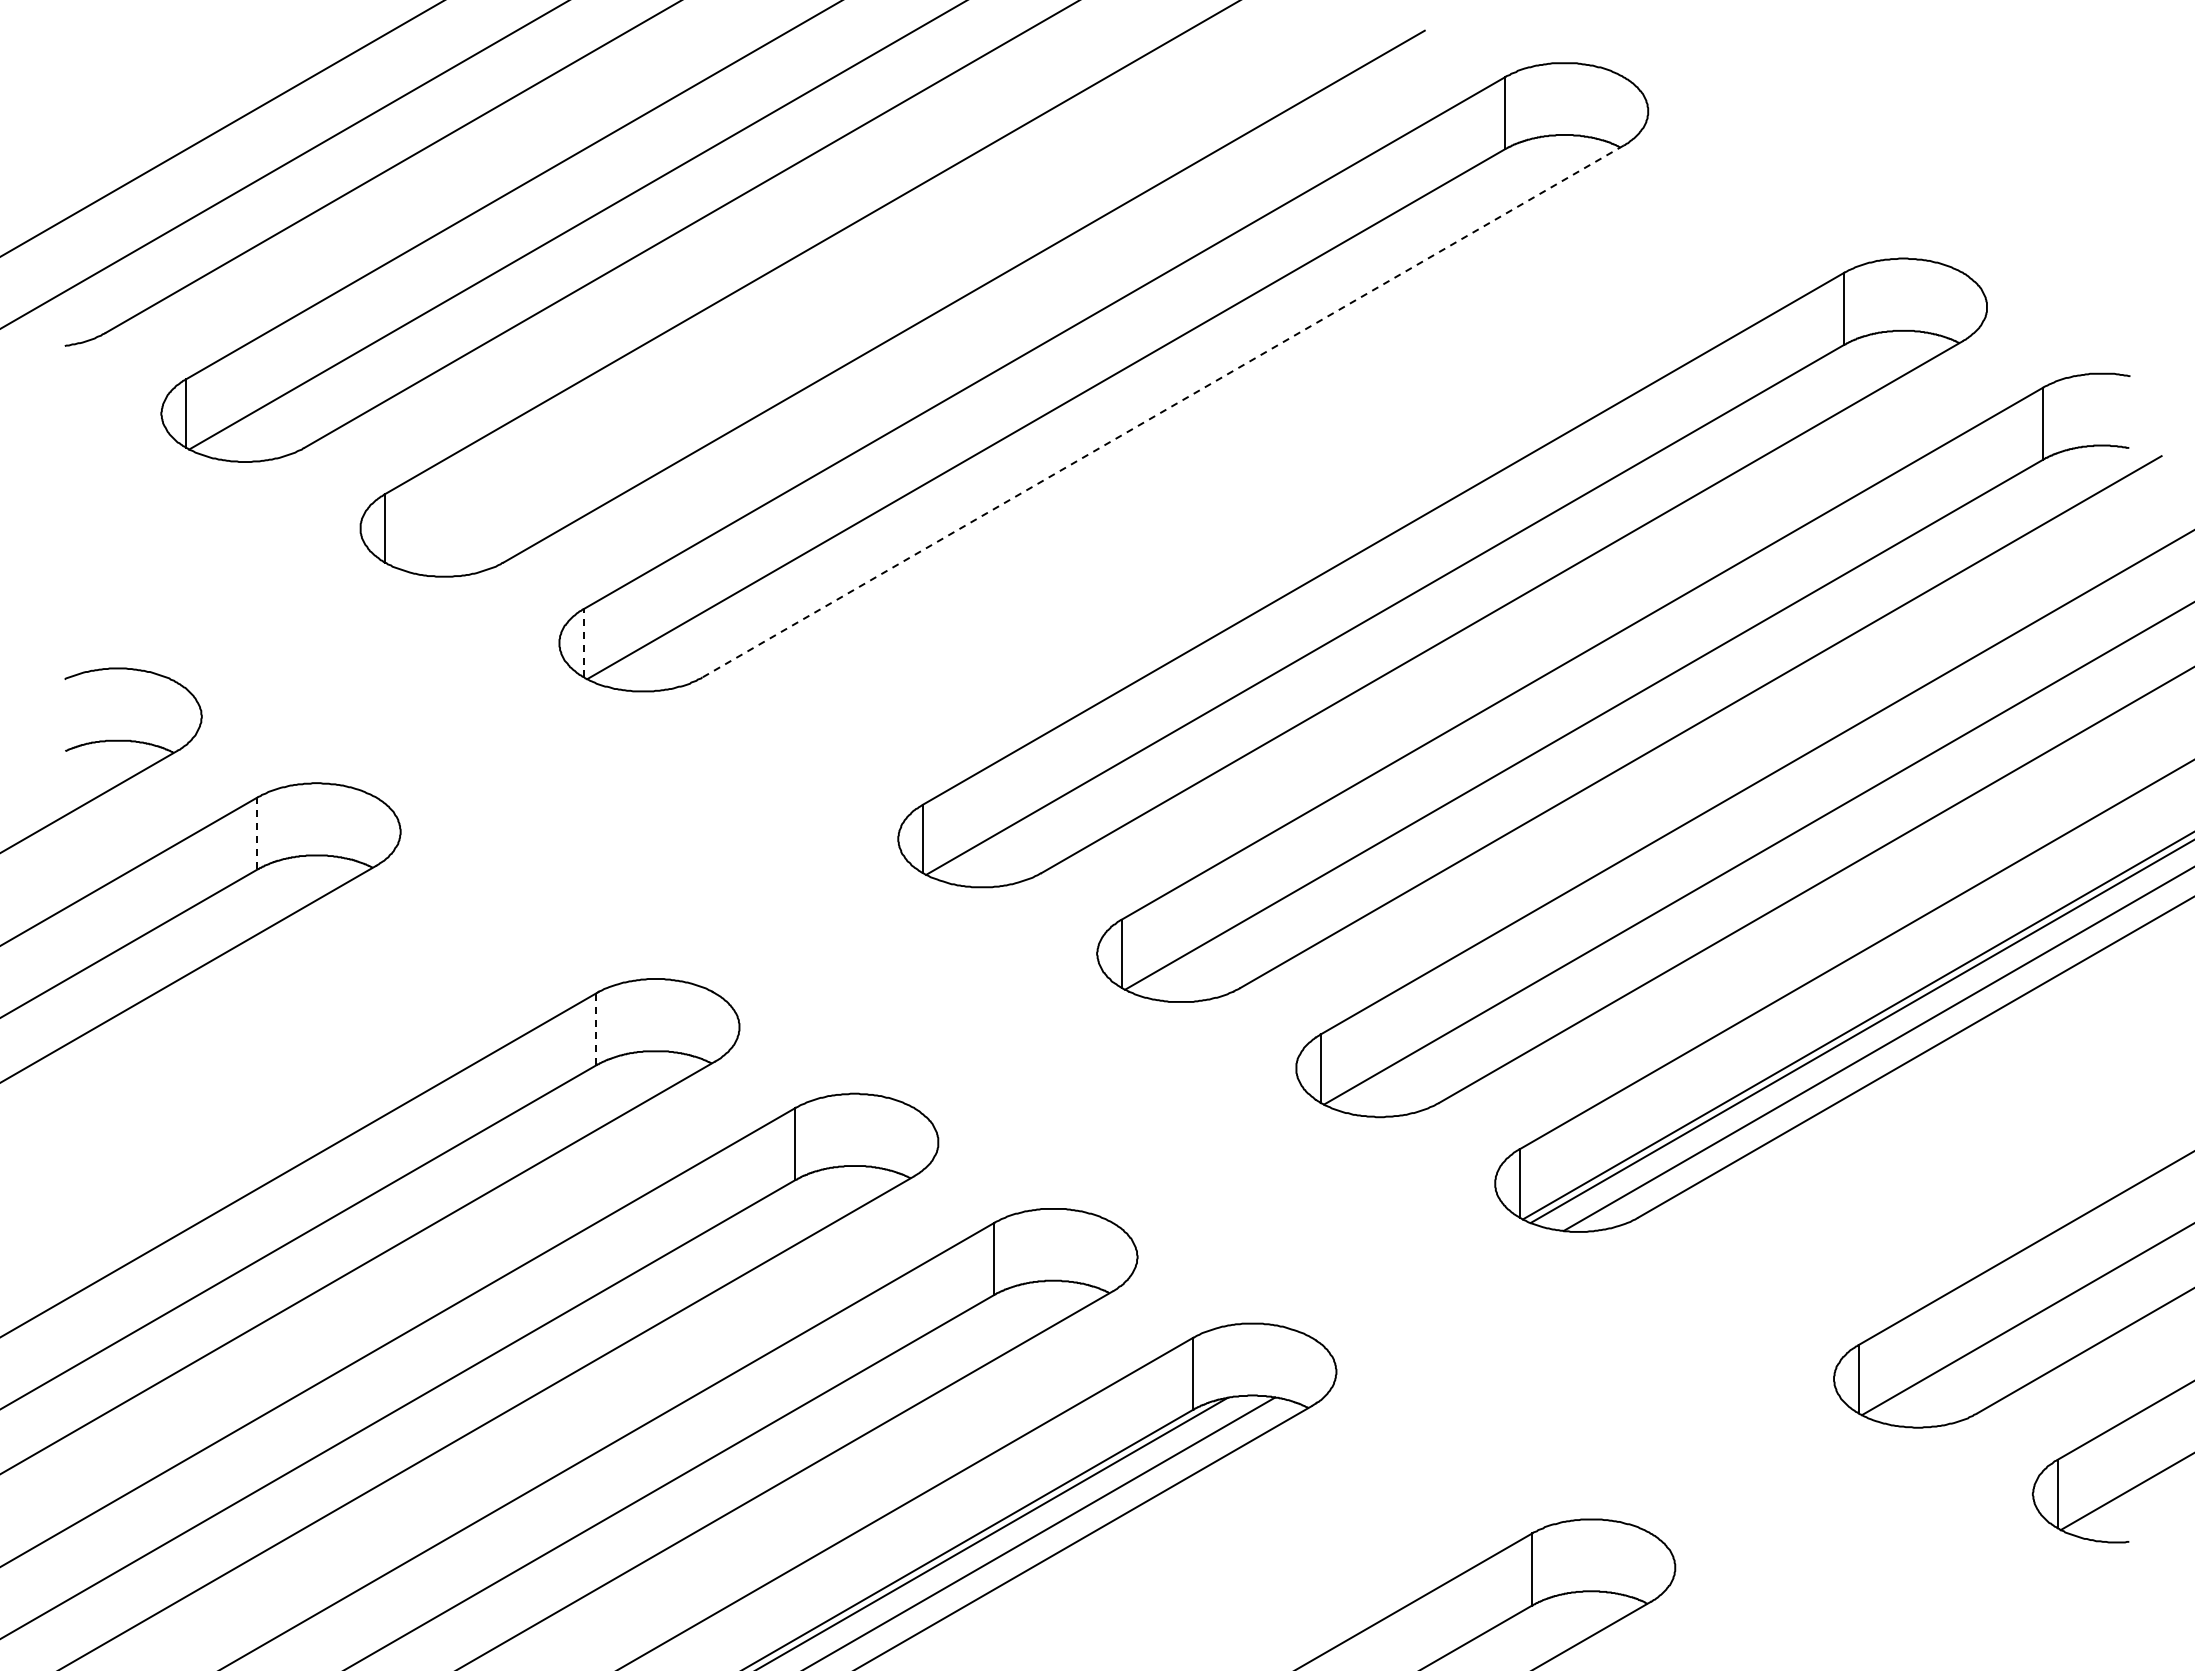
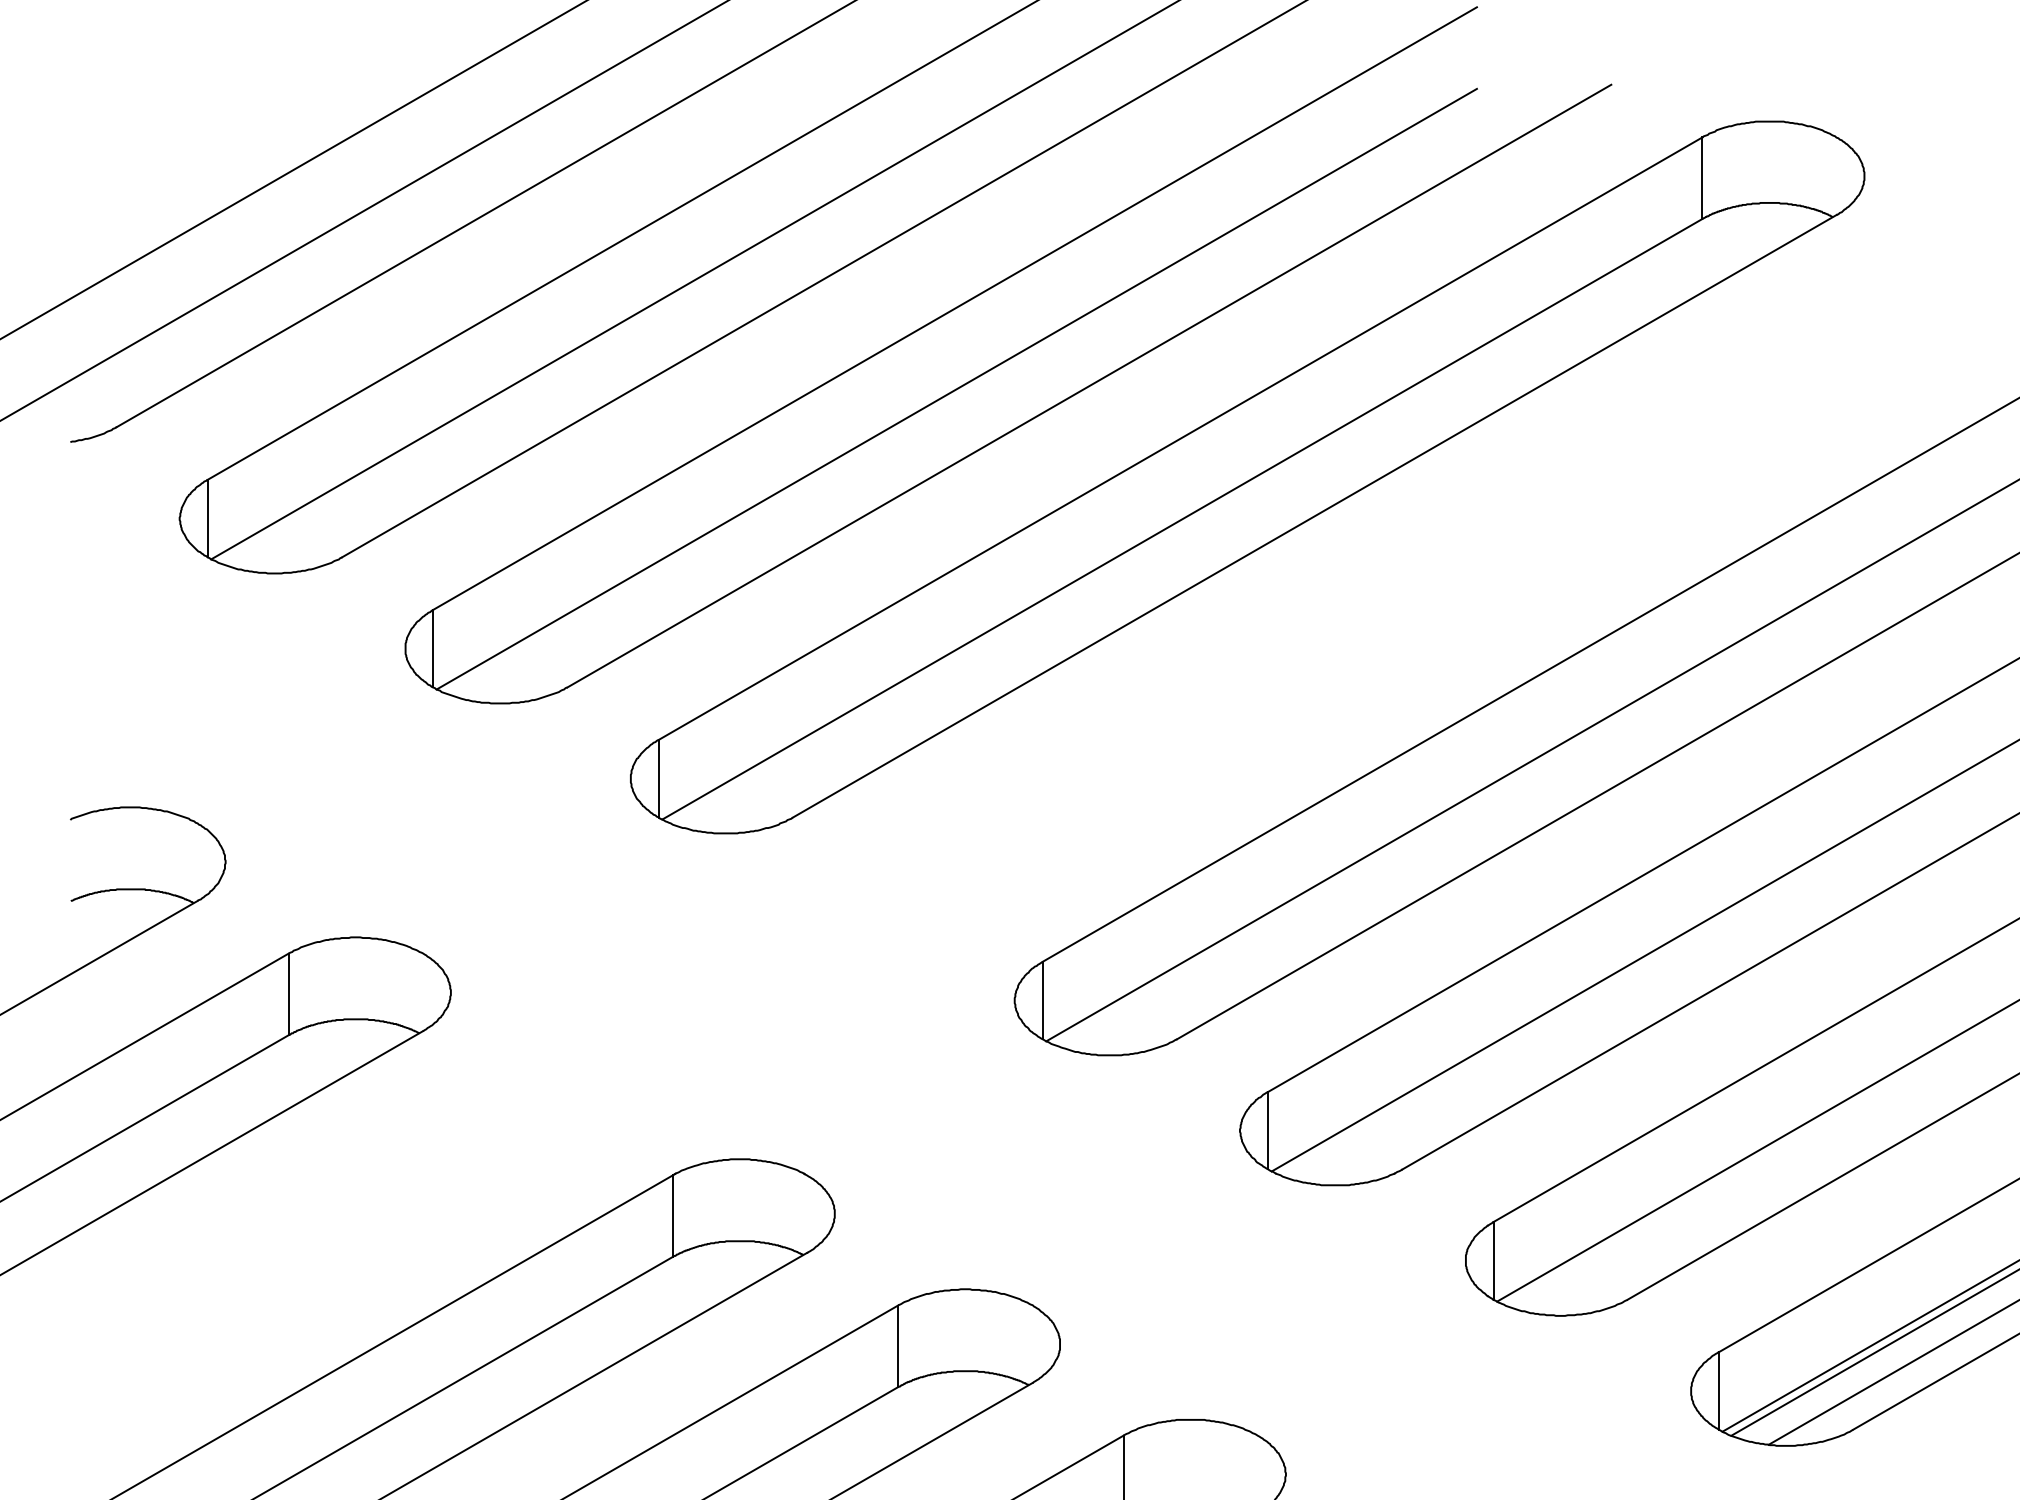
line: (847, 299) -> (957, 389), added
line: (1163, 411) -> (1315, 516), dashed -> solid
line: (583, 642) -> (658, 777), dashed -> solid
line: (257, 834) -> (288, 995), dashed -> solid
line: (596, 1029) -> (672, 1216), dashed -> solid

